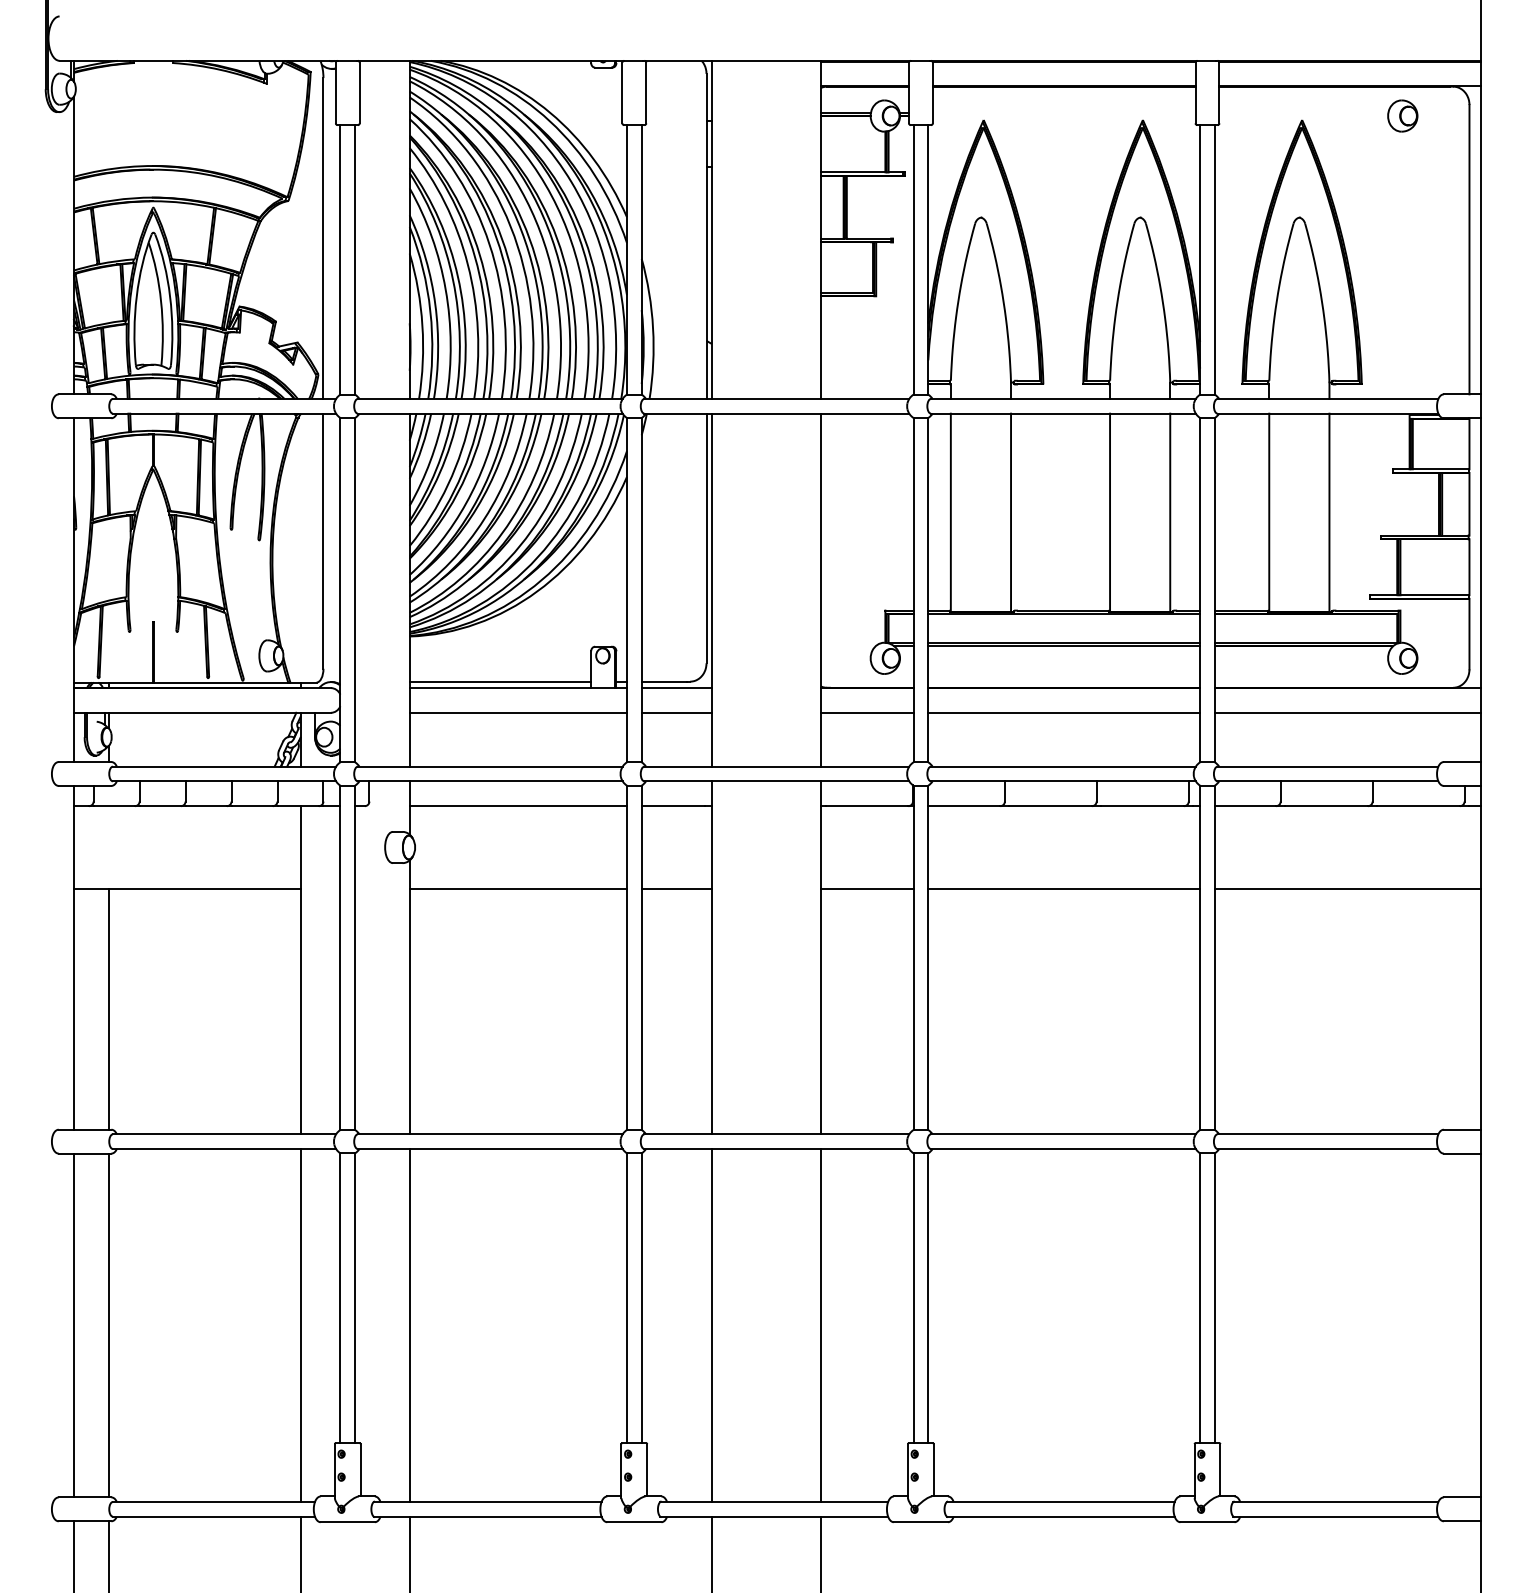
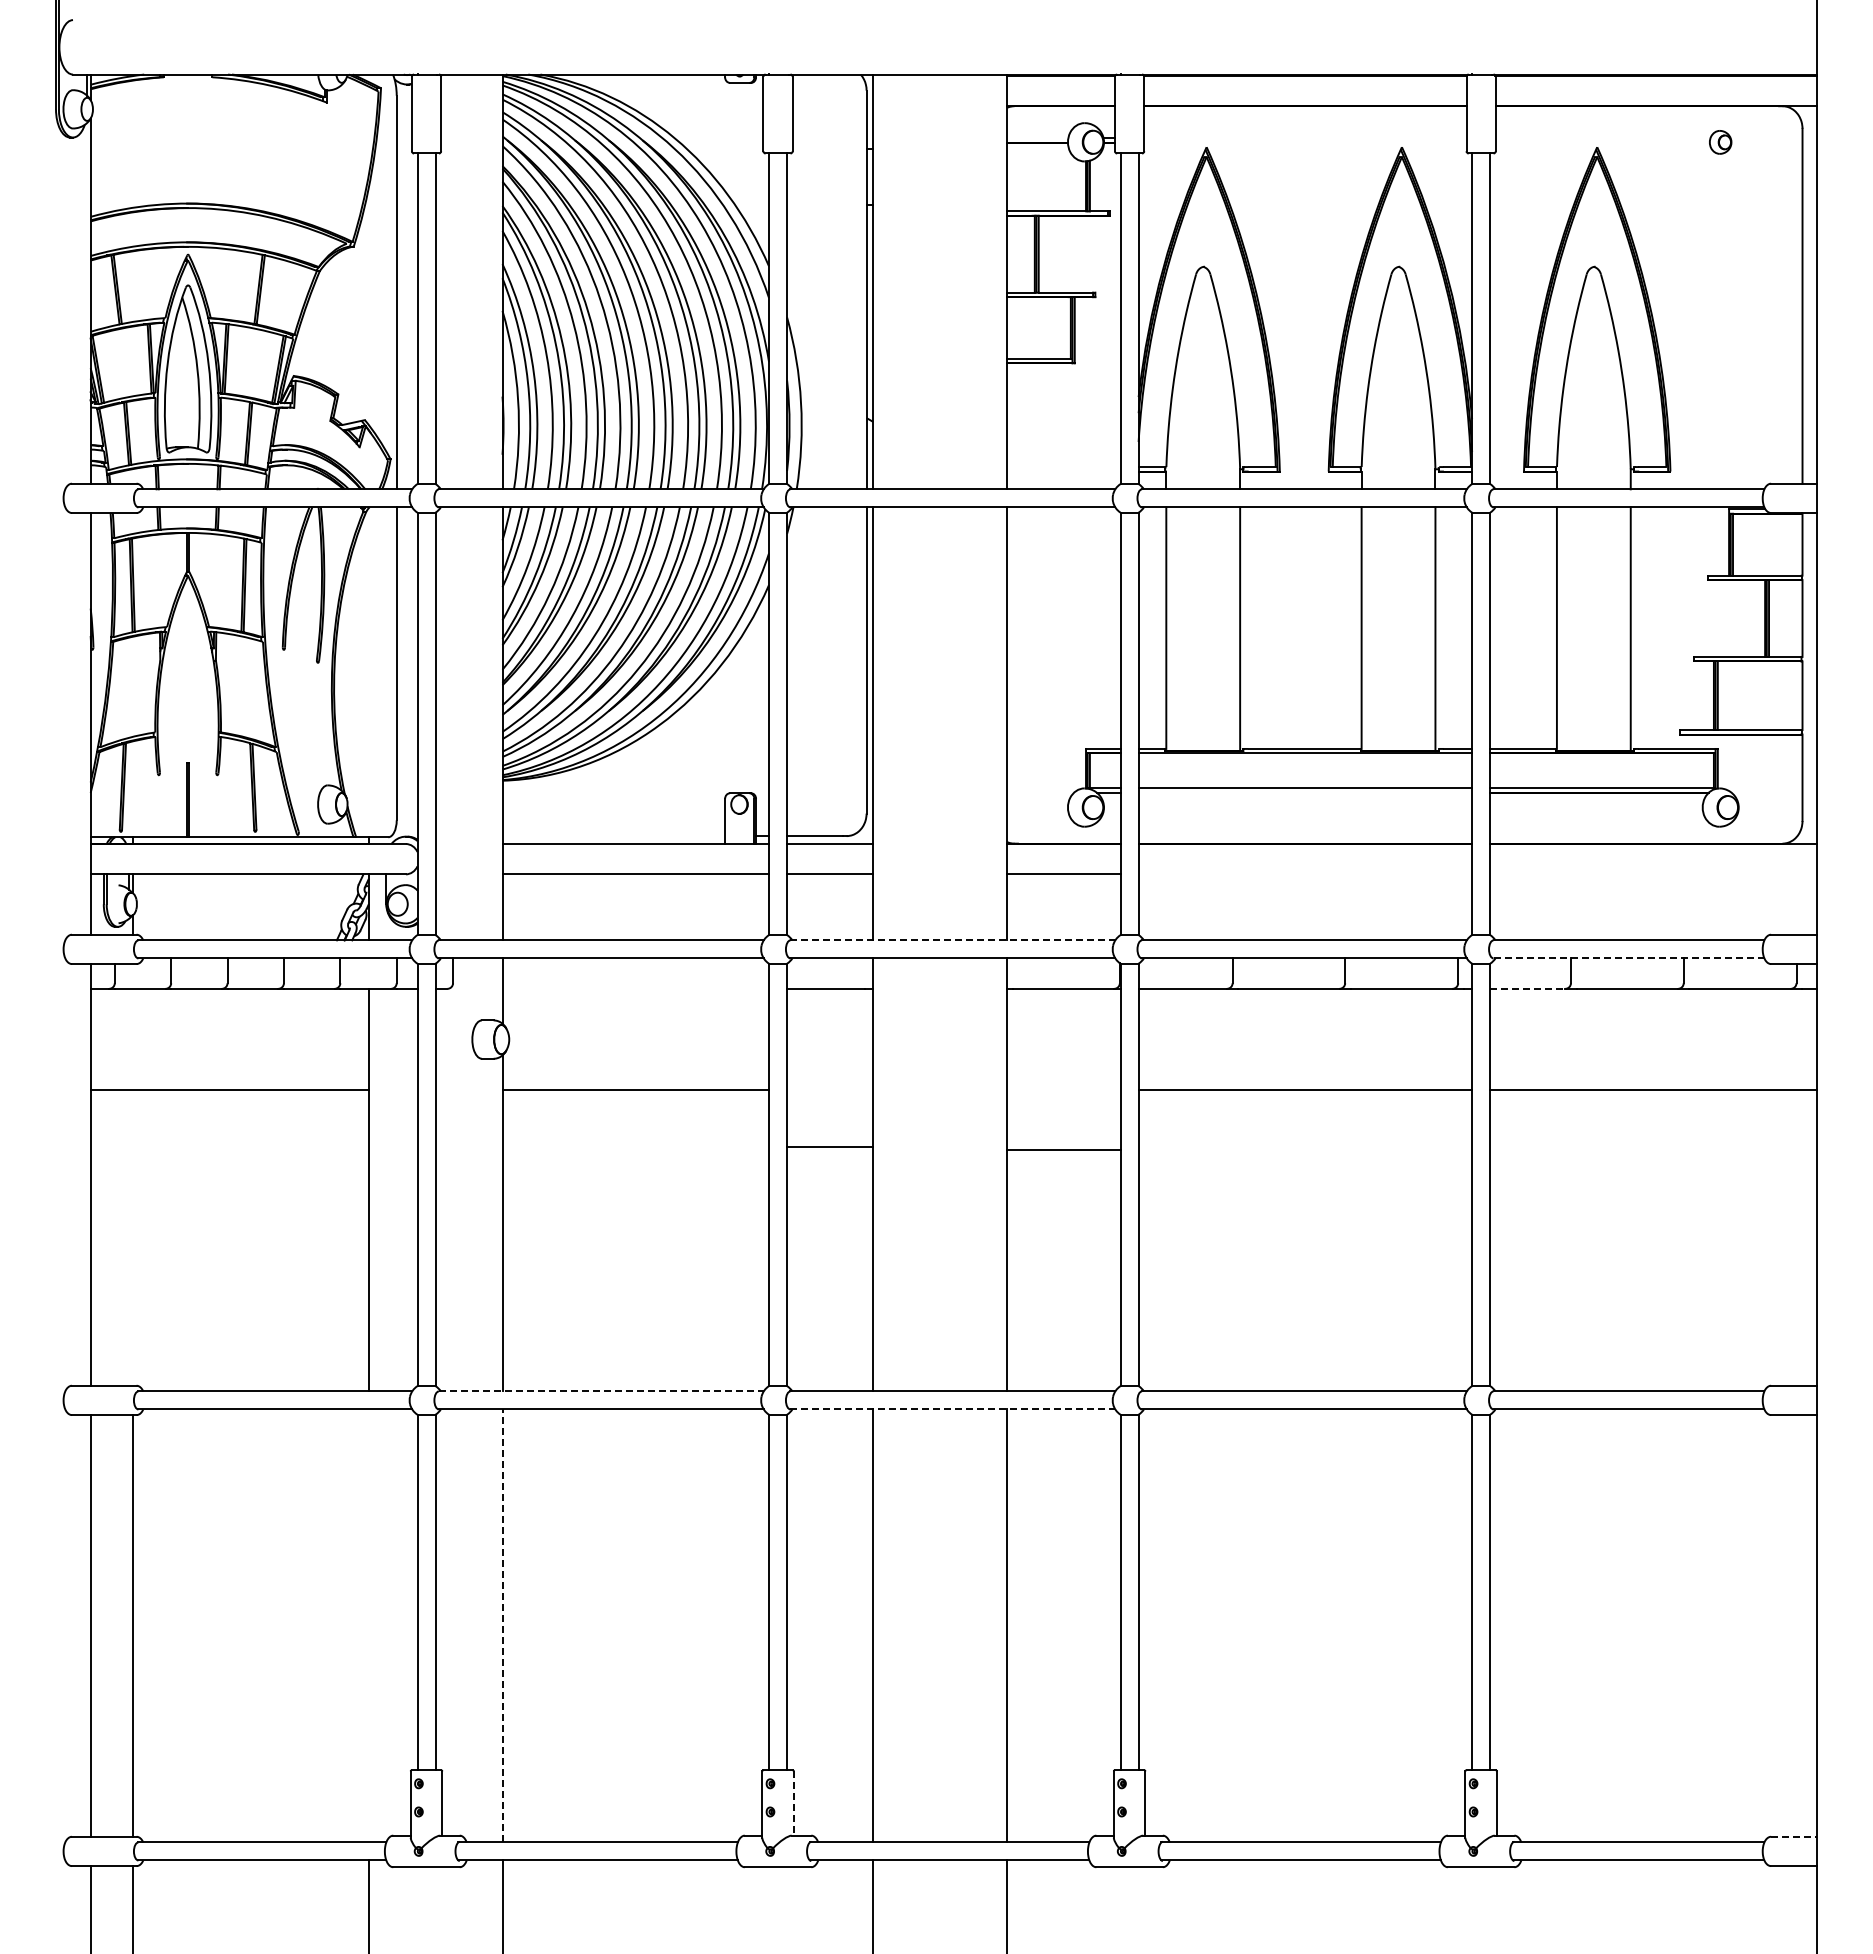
line: (845, 112) -> (1037, 138), removed
part: (1402, 116) -> (1720, 142), size x0.6
line: (1064, 646) -> (1305, 792), removed
line: (500, 681) -> (613, 836), removed
line: (1064, 712) -> (1305, 874), removed
line: (1347, 712) -> (1653, 874), removed
line: (777, 766) -> (953, 940), solid -> dashed
line: (1328, 781) -> (1629, 958), solid -> dashed
line: (518, 805) -> (635, 988), removed
line: (1245, 805) -> (1527, 988), solid -> dashed
line: (677, 889) -> (830, 1147), moved
line: (867, 889) -> (1063, 1150), moved
line: (108, 1008) -> (133, 1237), removed
line: (490, 1134) -> (601, 1391), solid -> dashed
line: (777, 1149) -> (953, 1409), solid -> dashed
line: (300, 1325) -> (368, 1625), removed
line: (409, 1325) -> (502, 1625), solid -> dashed
line: (646, 1471) -> (793, 1804), solid -> dashed
line: (1462, 1497) -> (1794, 1836), solid -> dashed

